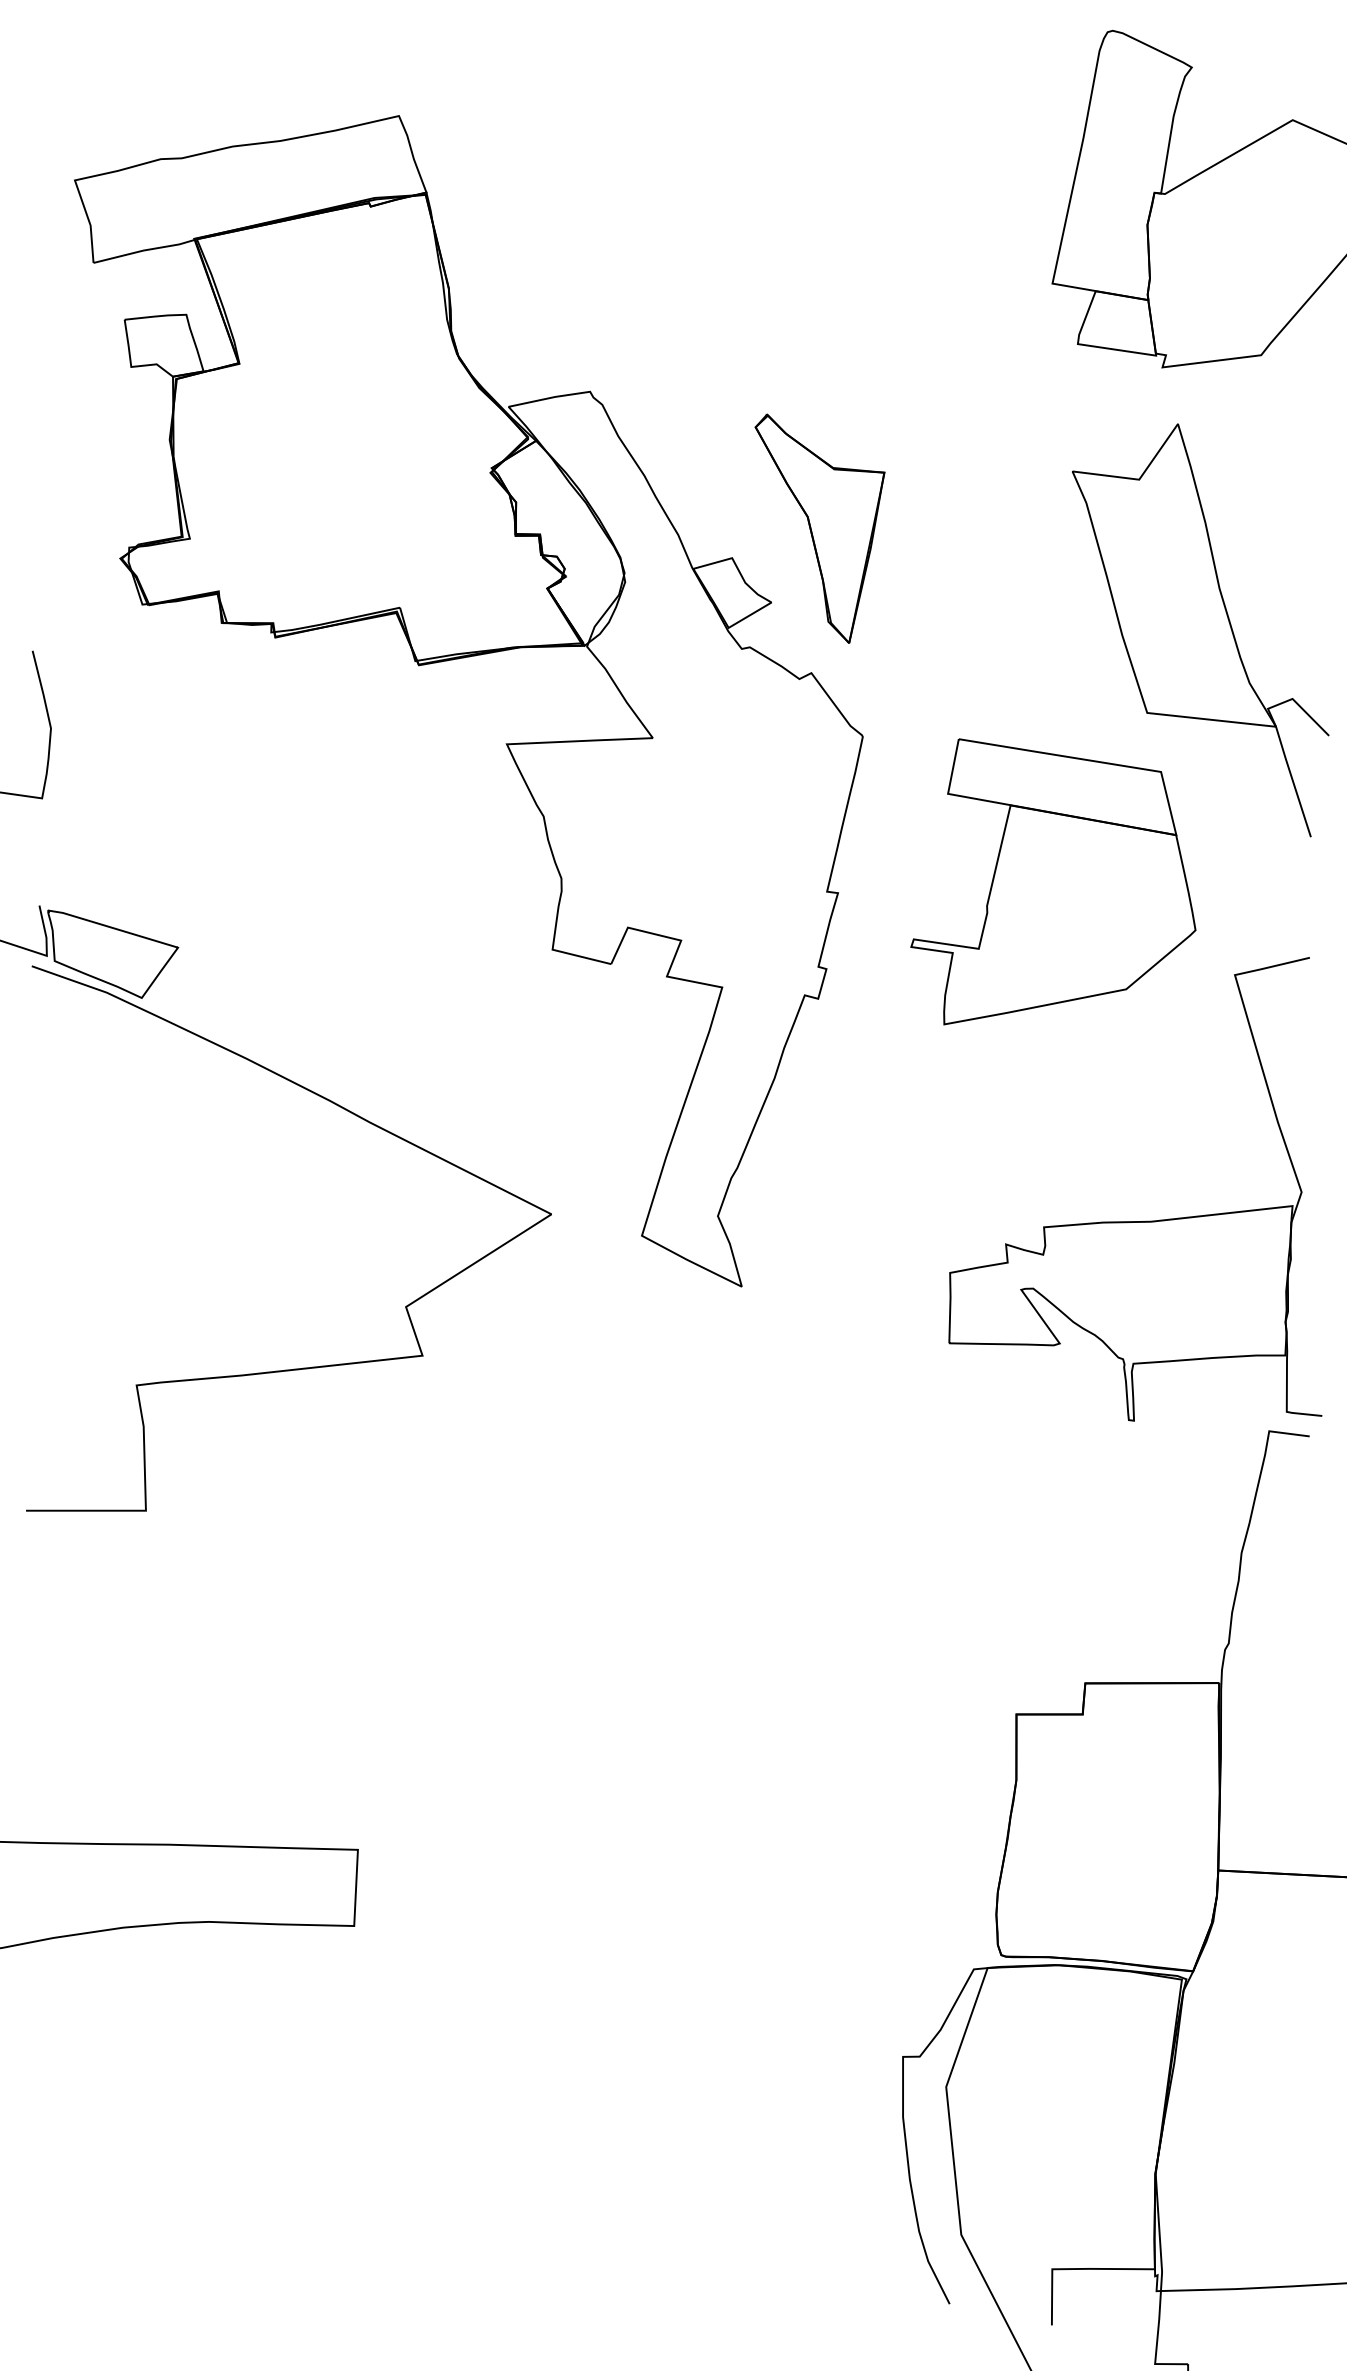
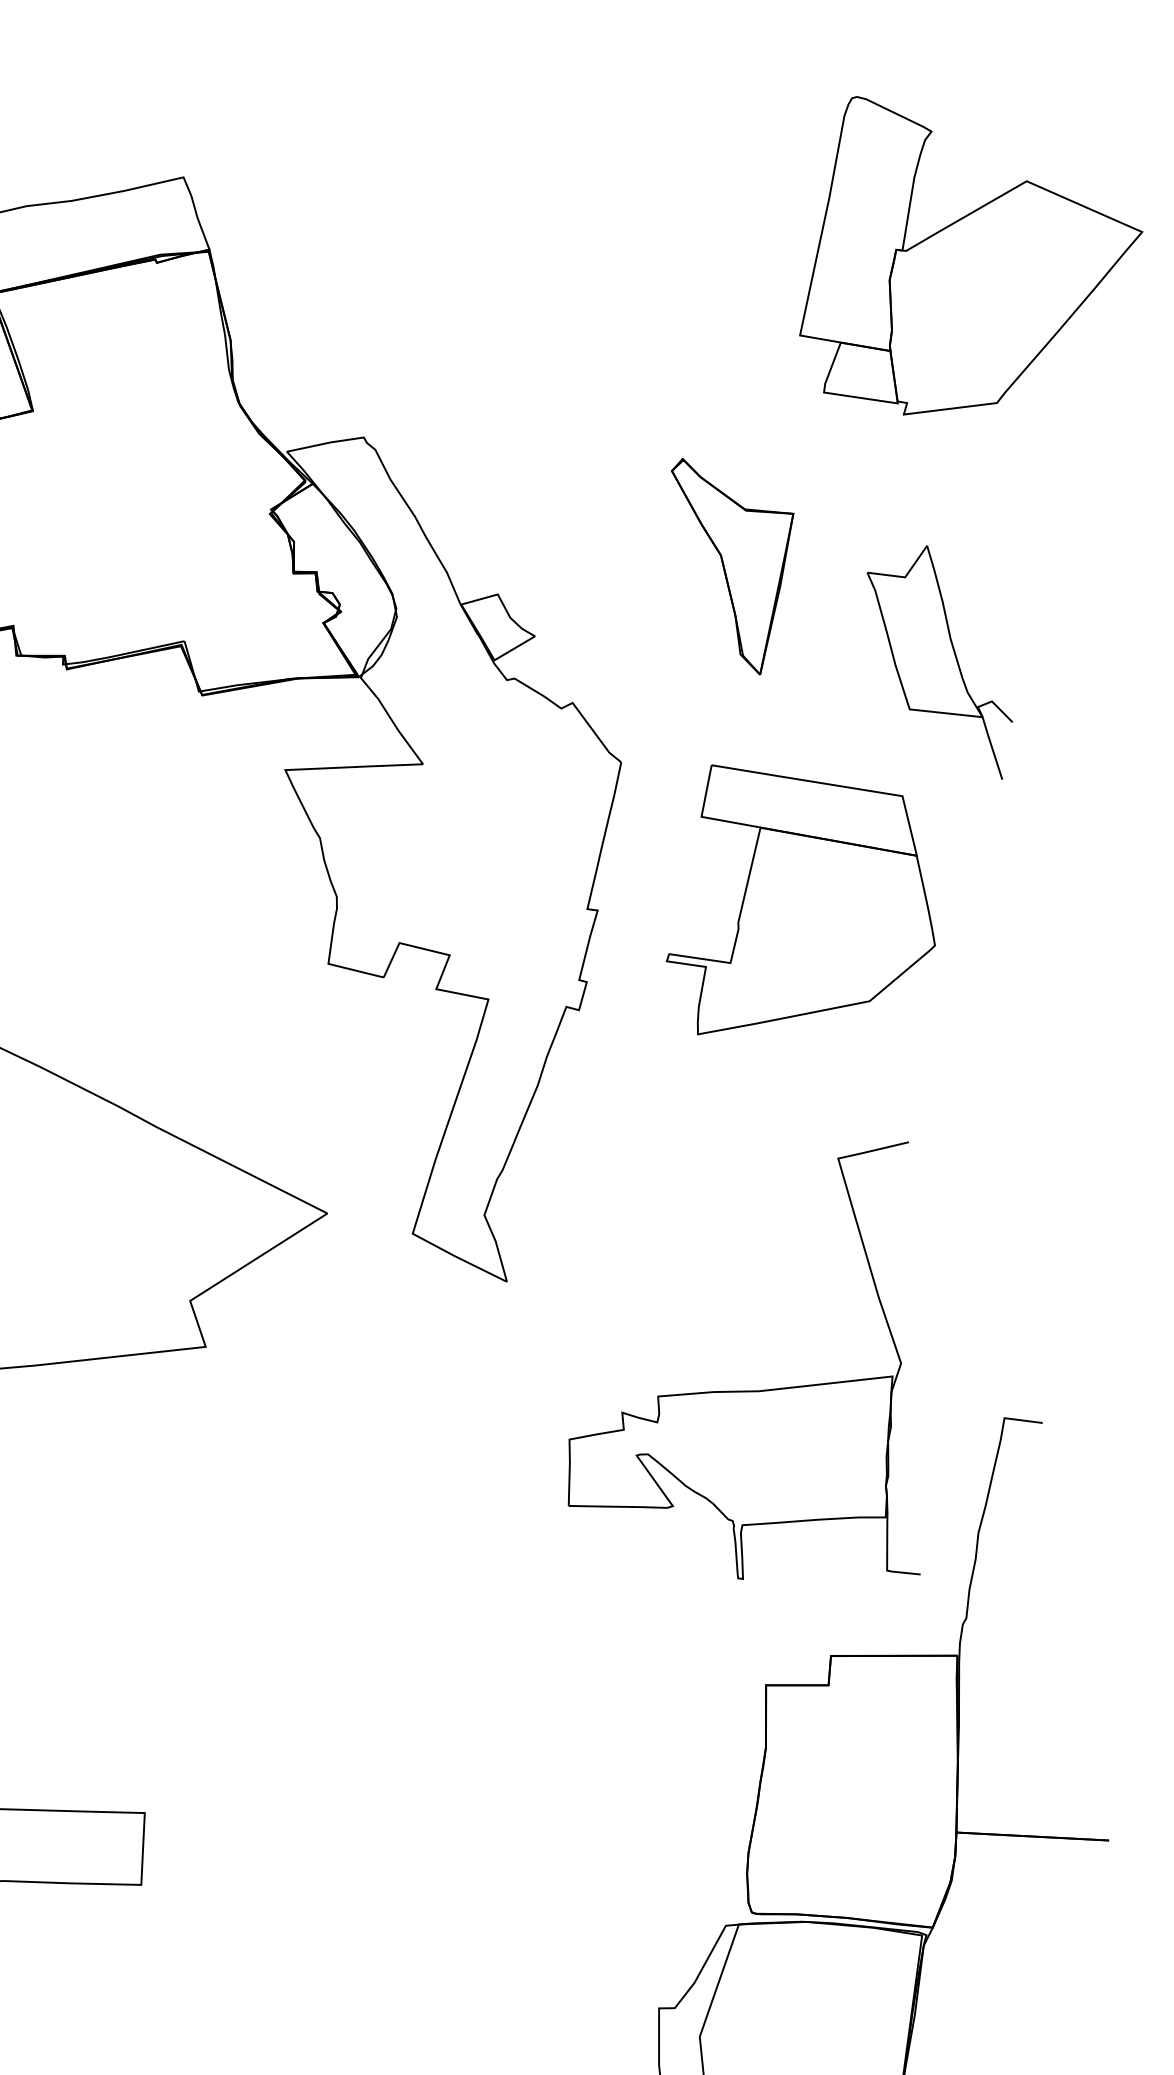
part: (819, 528) -> (732, 566), moved
part: (1200, 630) -> (939, 662), size x0.6
part: (1135, 1221) -> (744, 1391), moved

